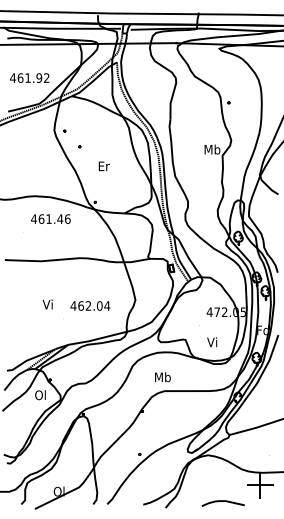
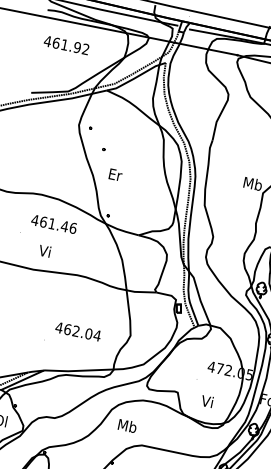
text: (29, 77) -> (66, 44), moved
text: (103, 166) -> (114, 174), moved
text: (47, 304) -> (44, 251), moved
text: (162, 377) -> (127, 426), moved

